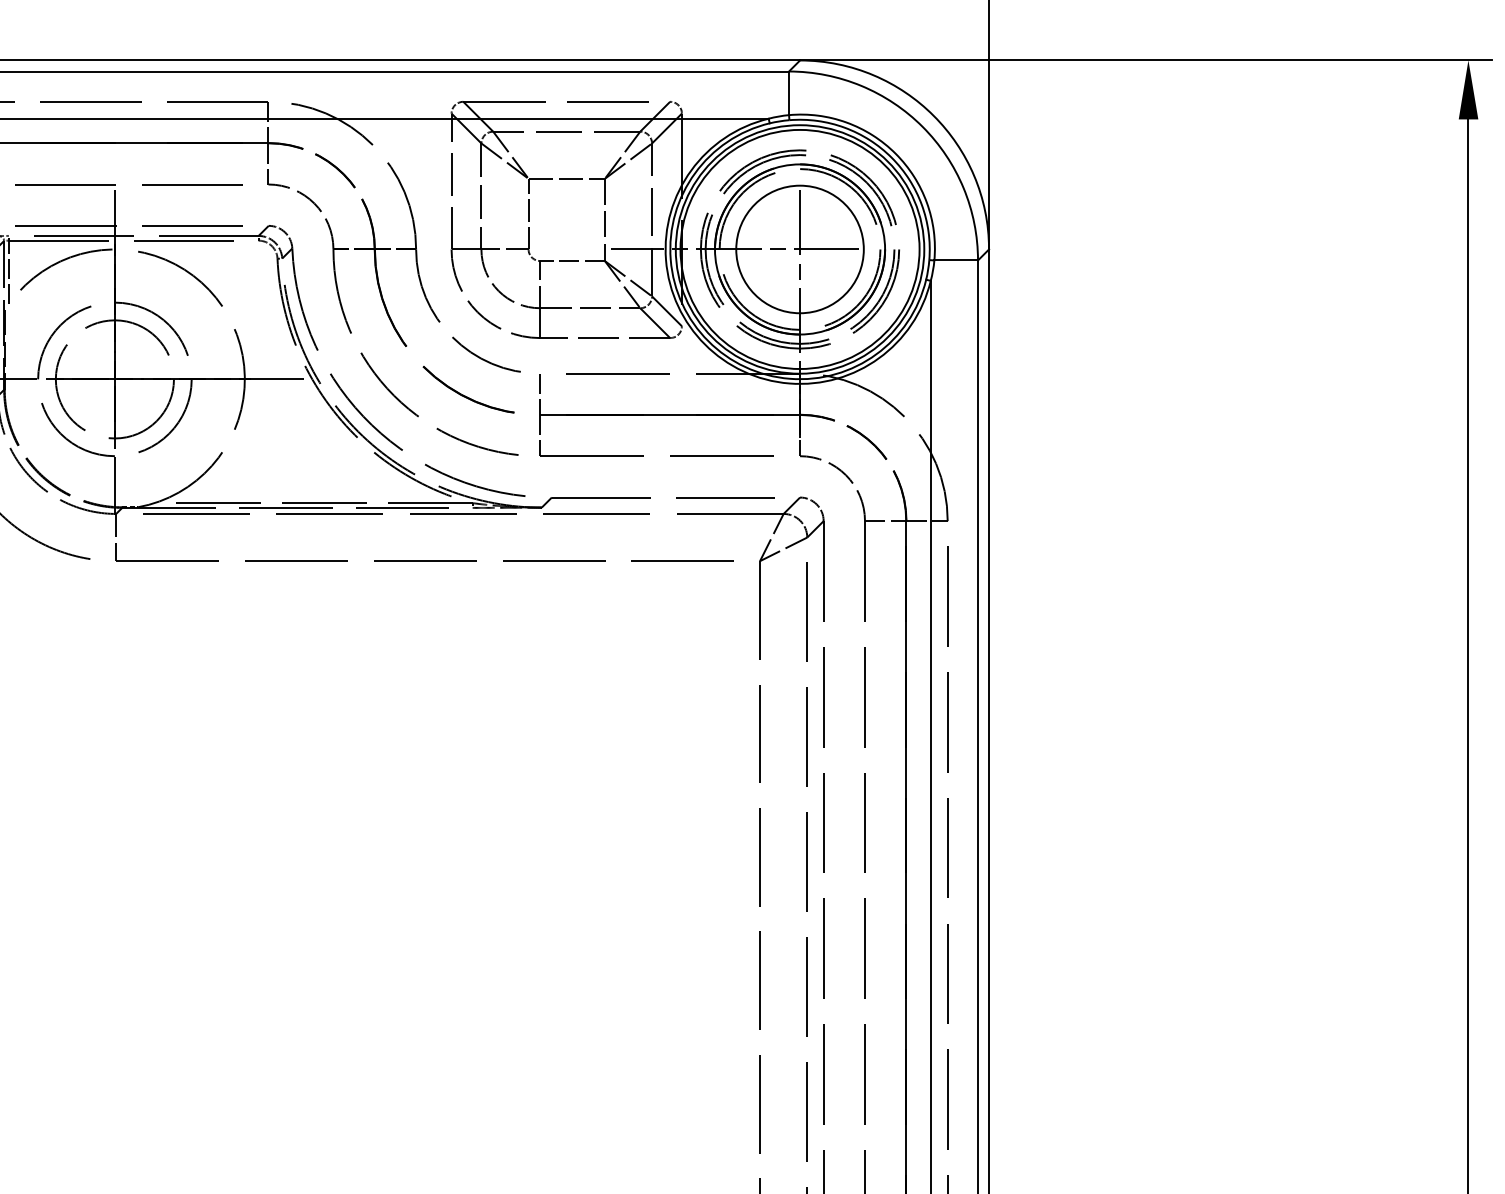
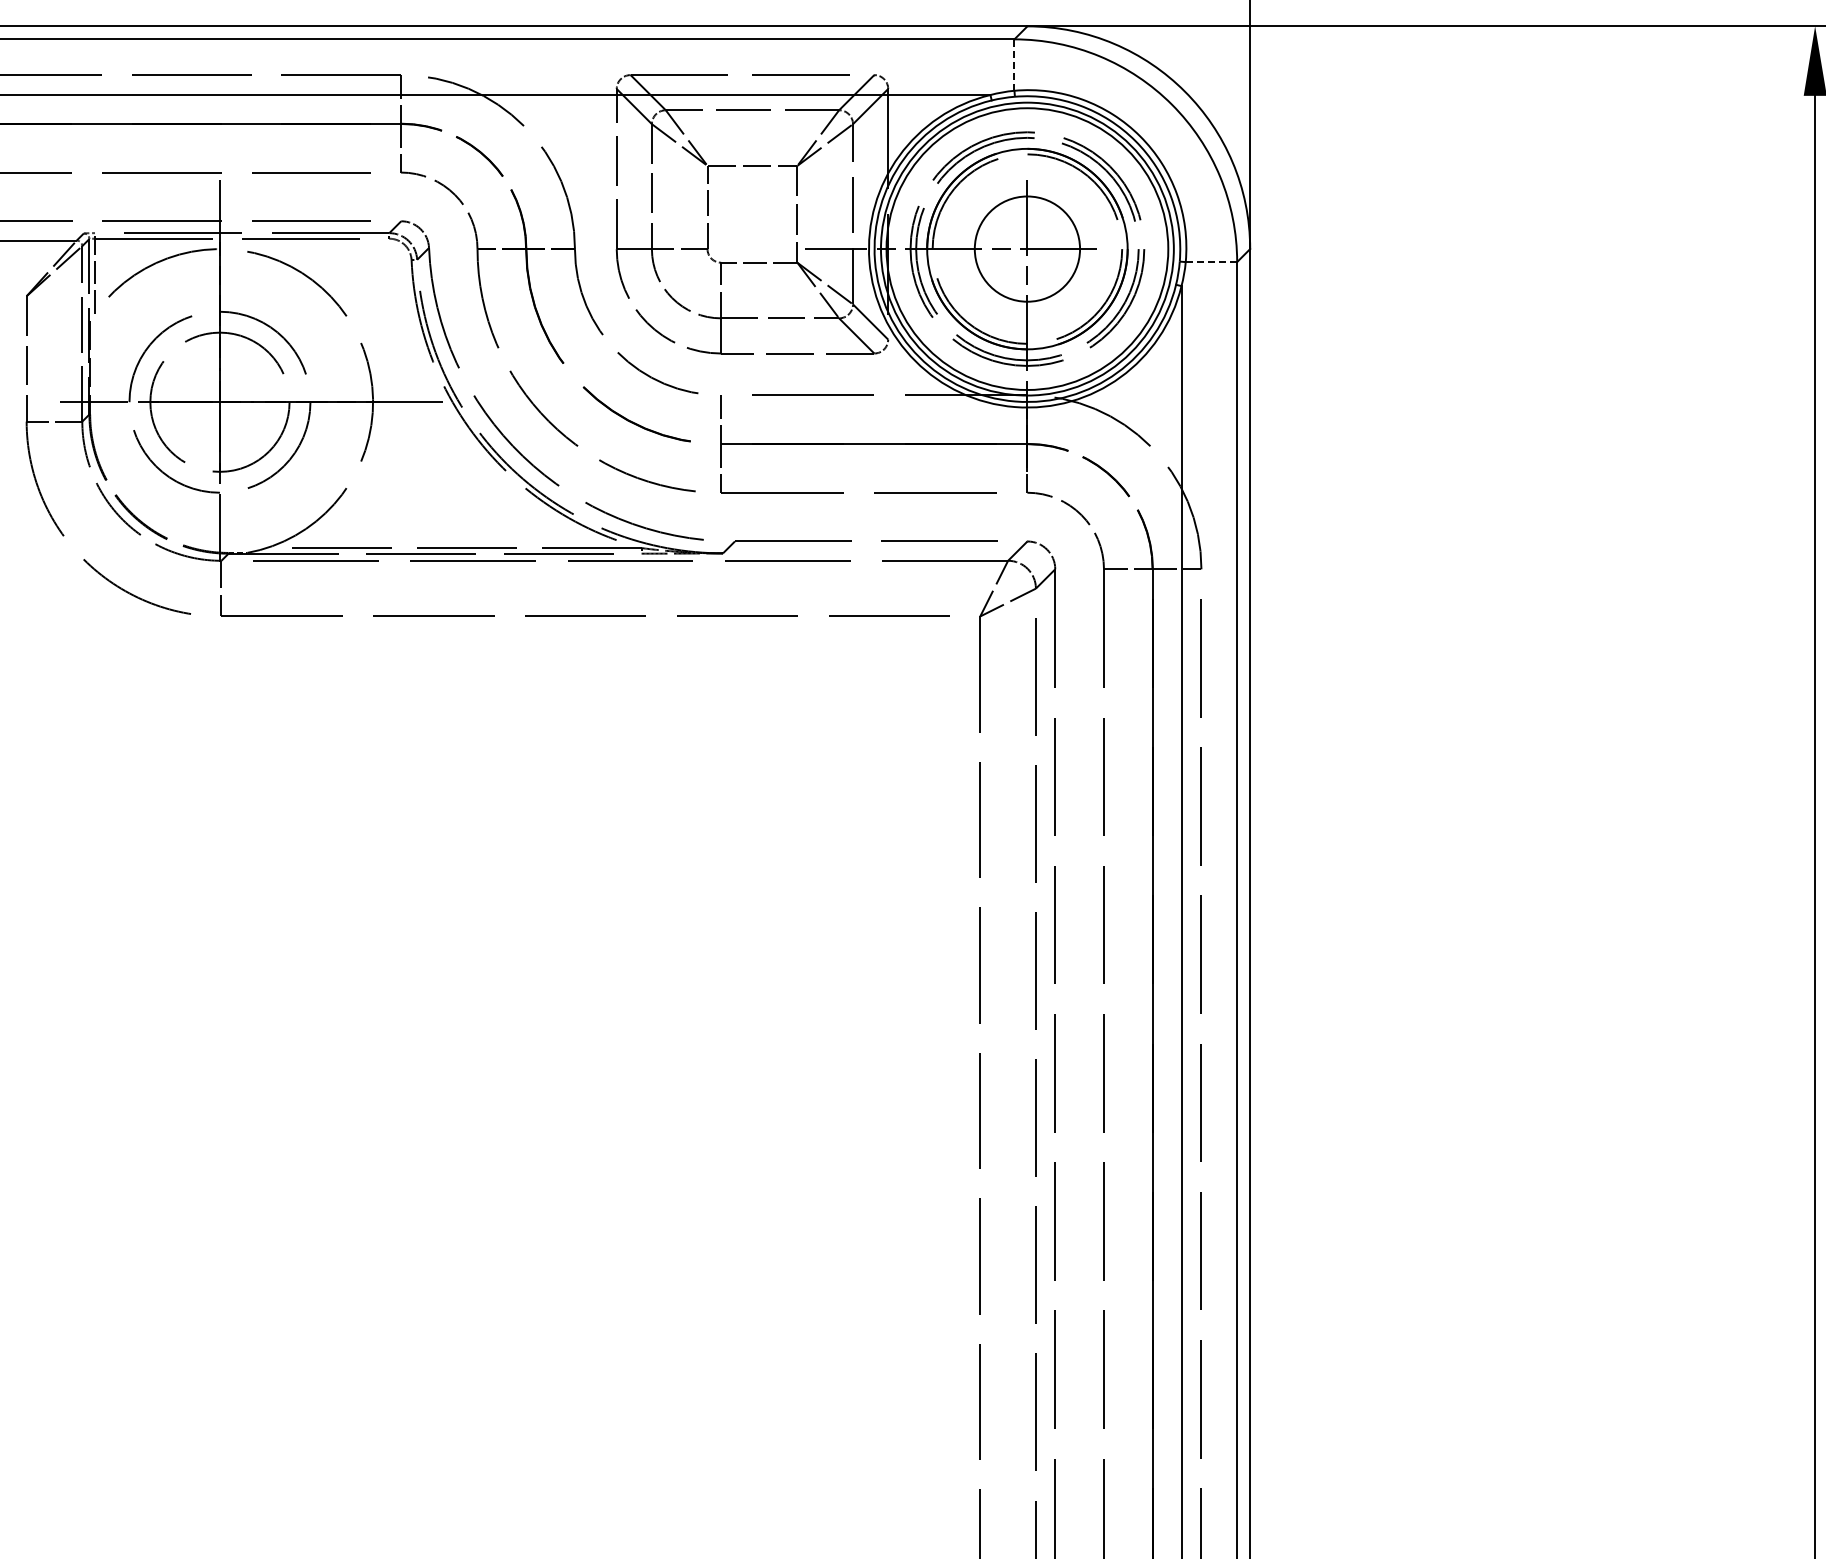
line: (789, 93) -> (1014, 65), solid -> dashed
circle: (800, 248) -> (1027, 248), size x0.7
line: (956, 260) -> (1211, 262), solid -> dashed

